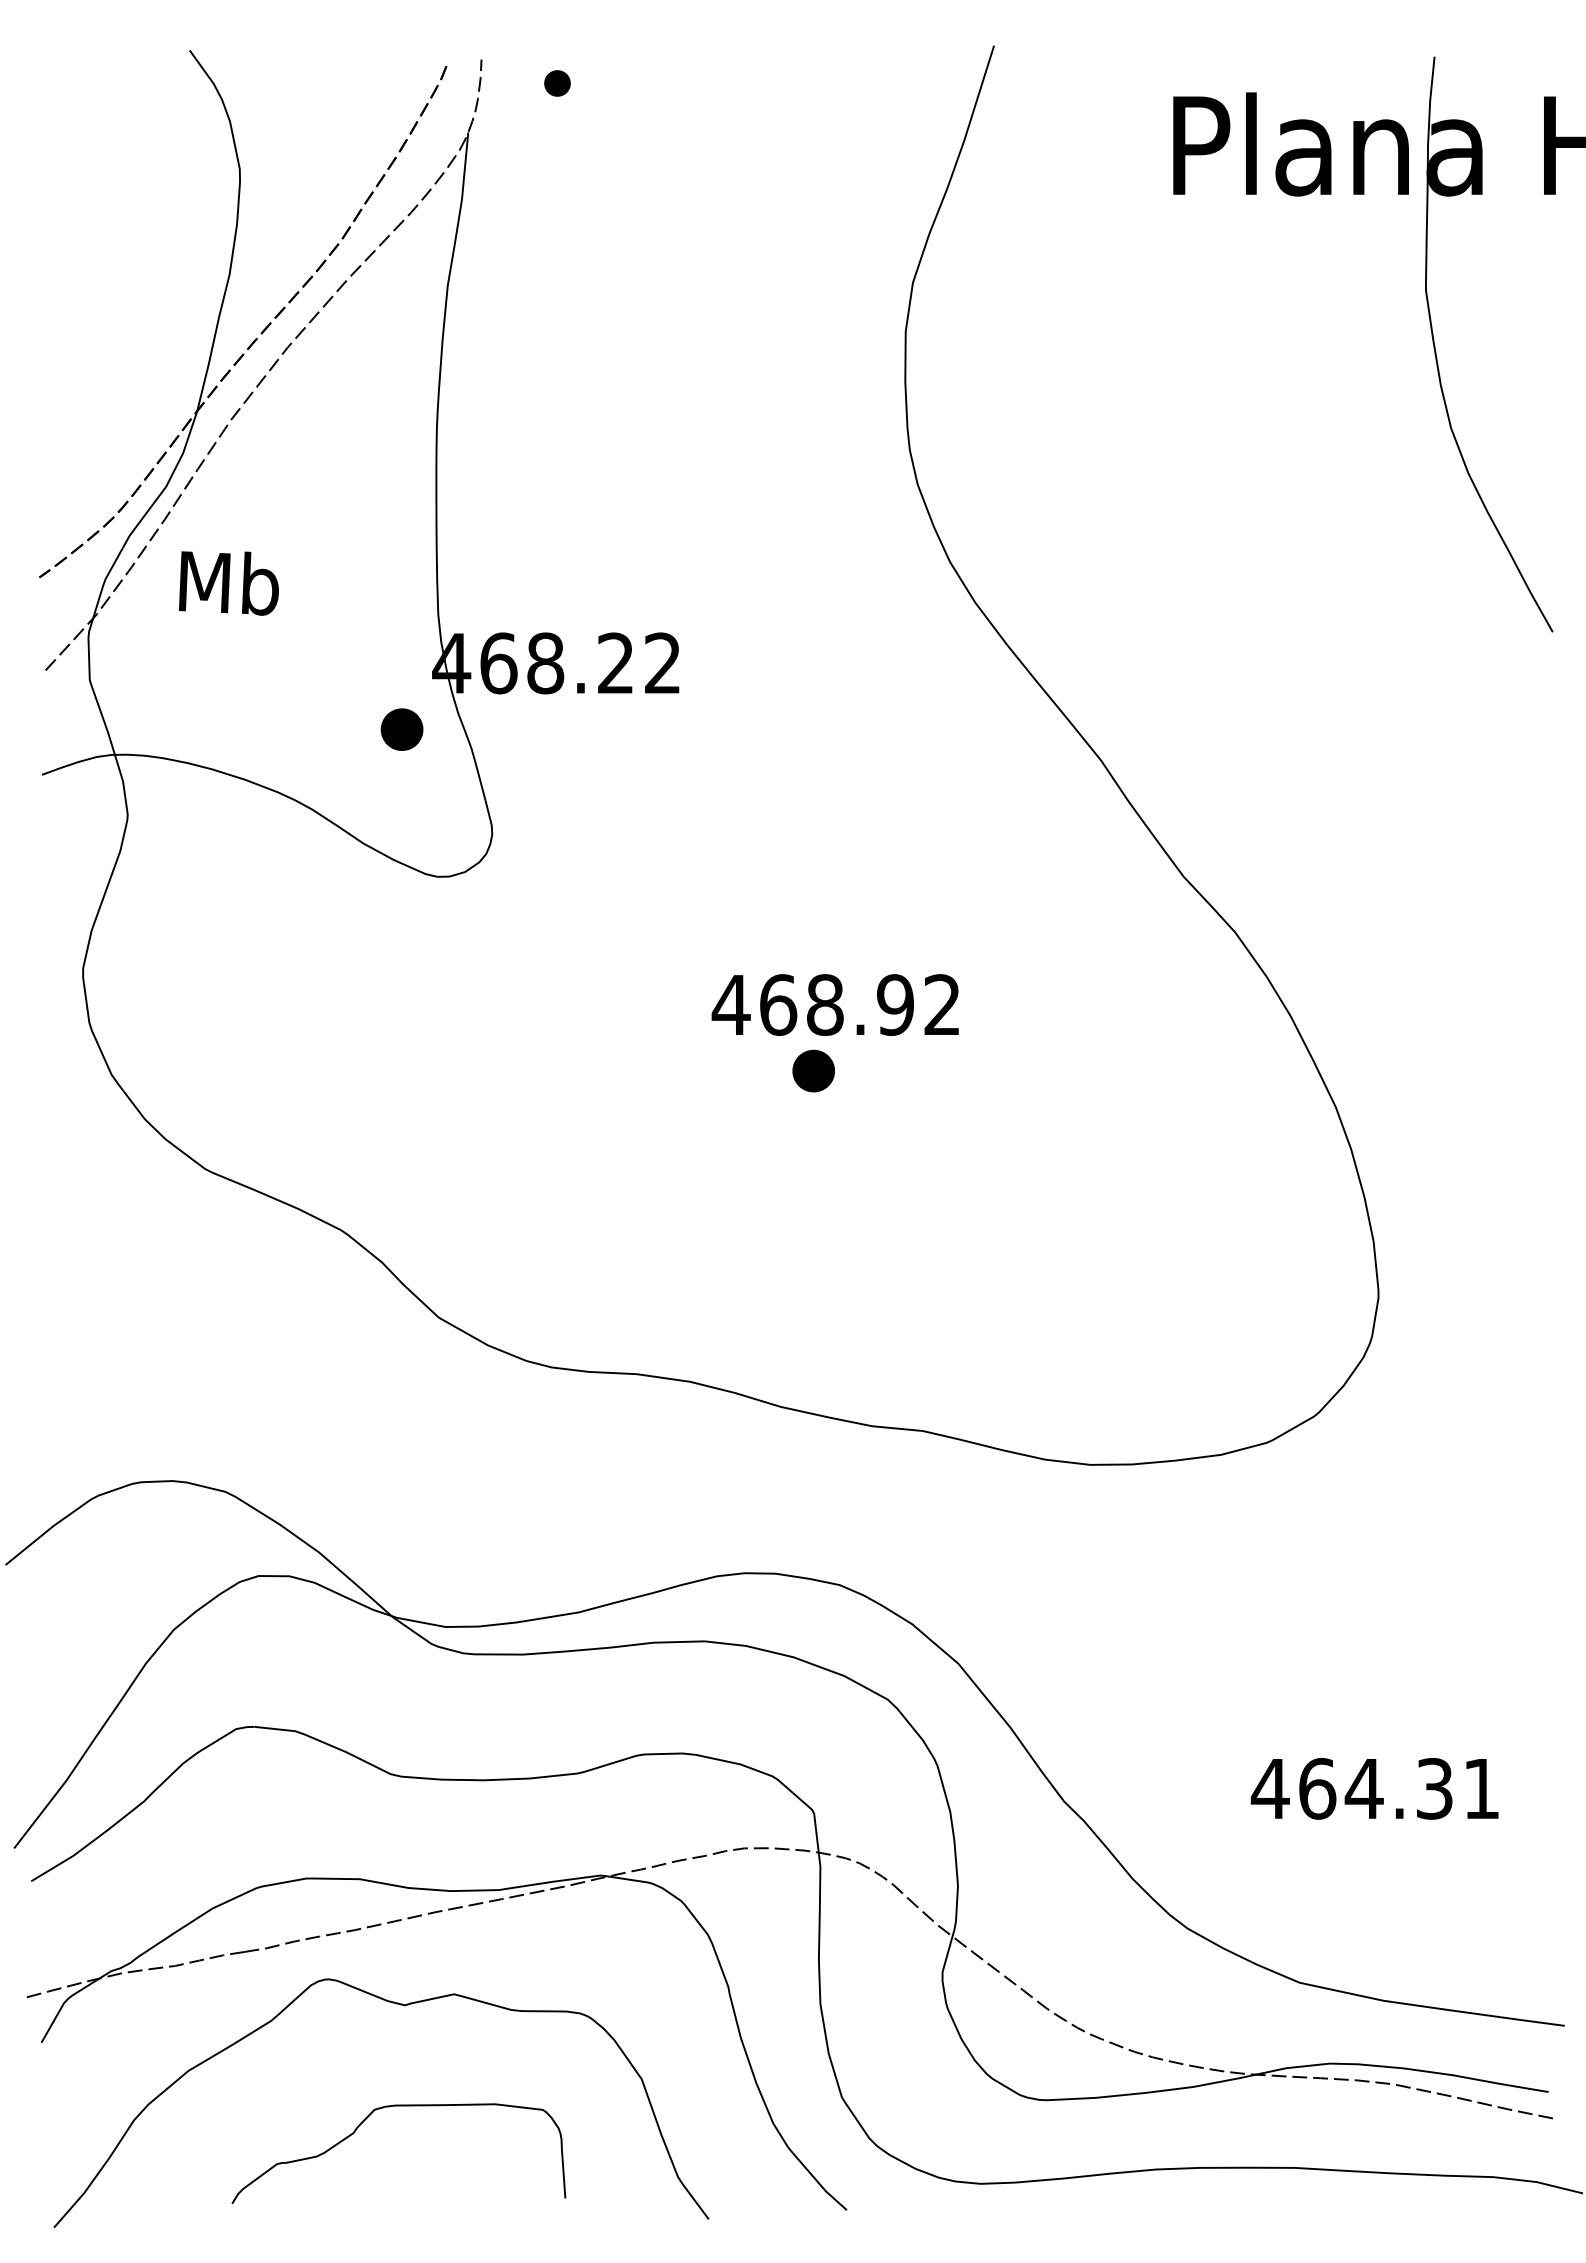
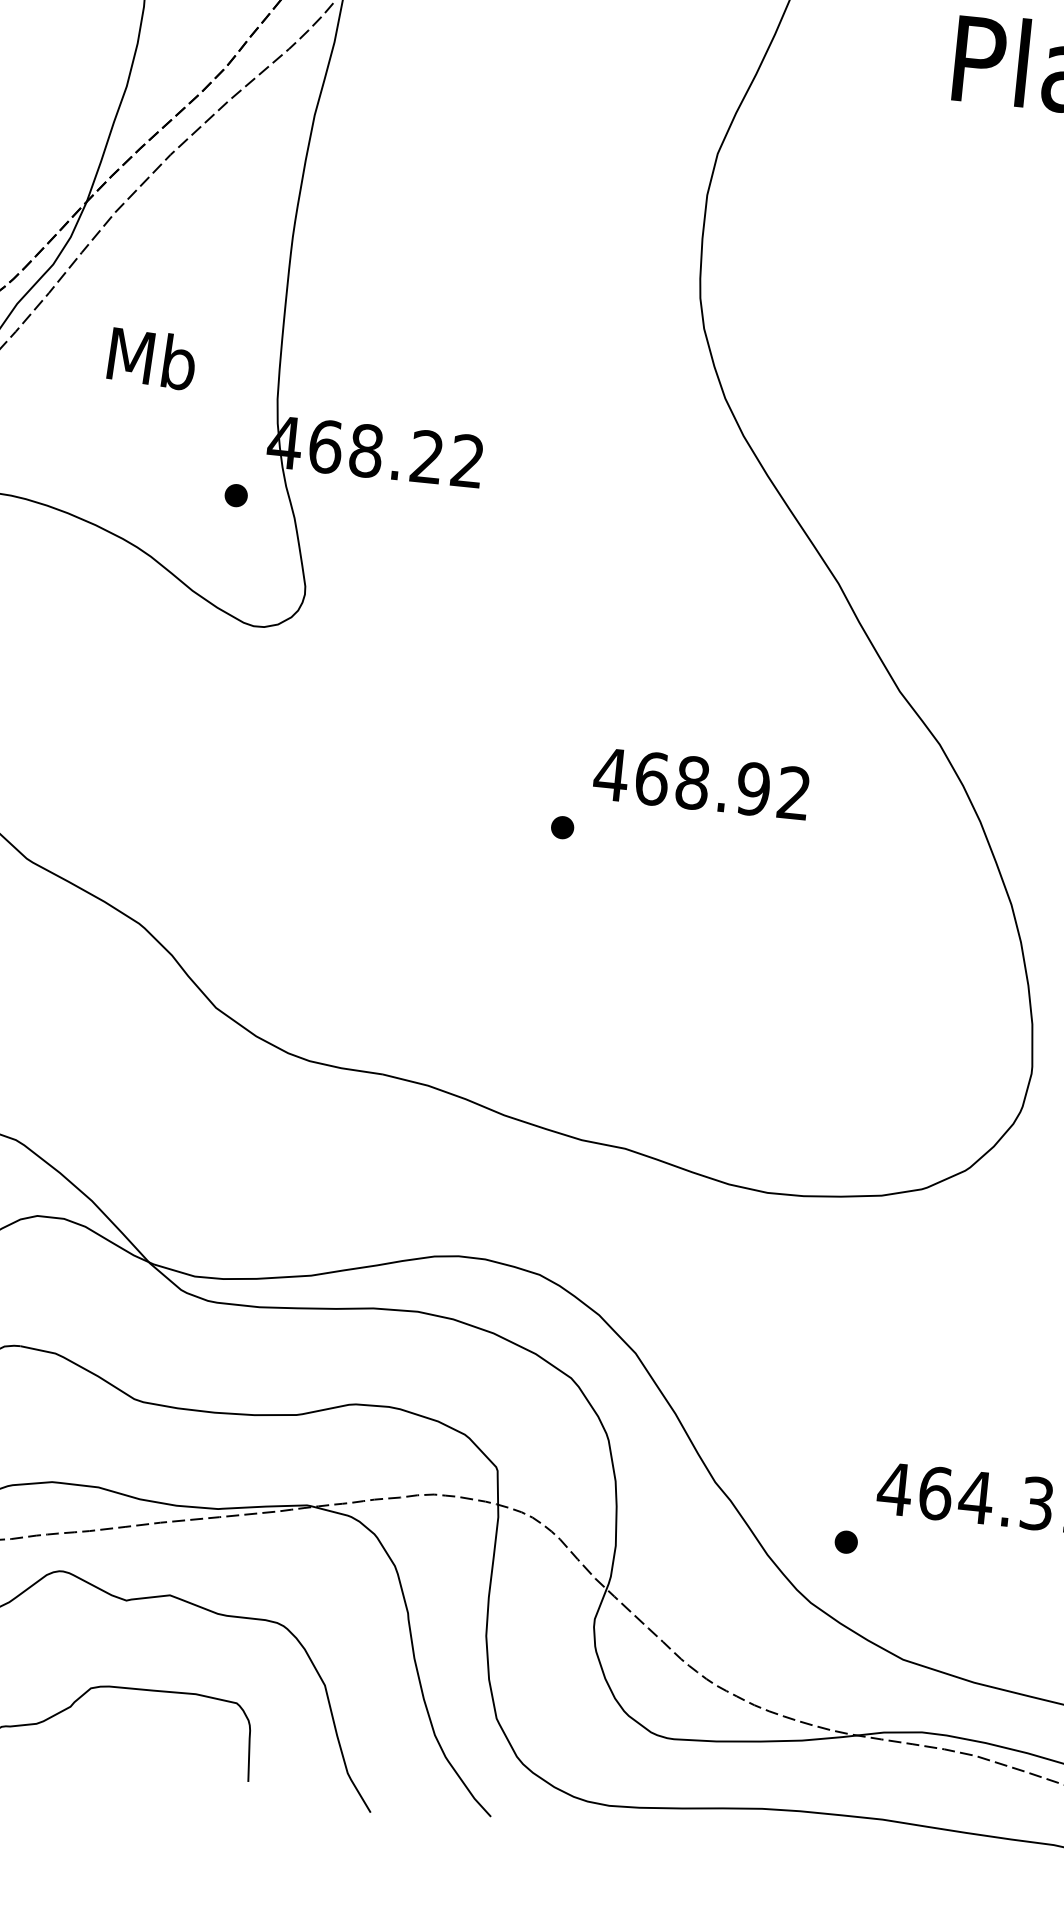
text: (228, 583) -> (151, 359), moved
part: (402, 729) -> (236, 495), size x0.62
text: (834, 1004) -> (700, 783), moved
part: (813, 1071) -> (562, 827), size x0.62
part: (1220, 1854) -> (845, 1541), added

